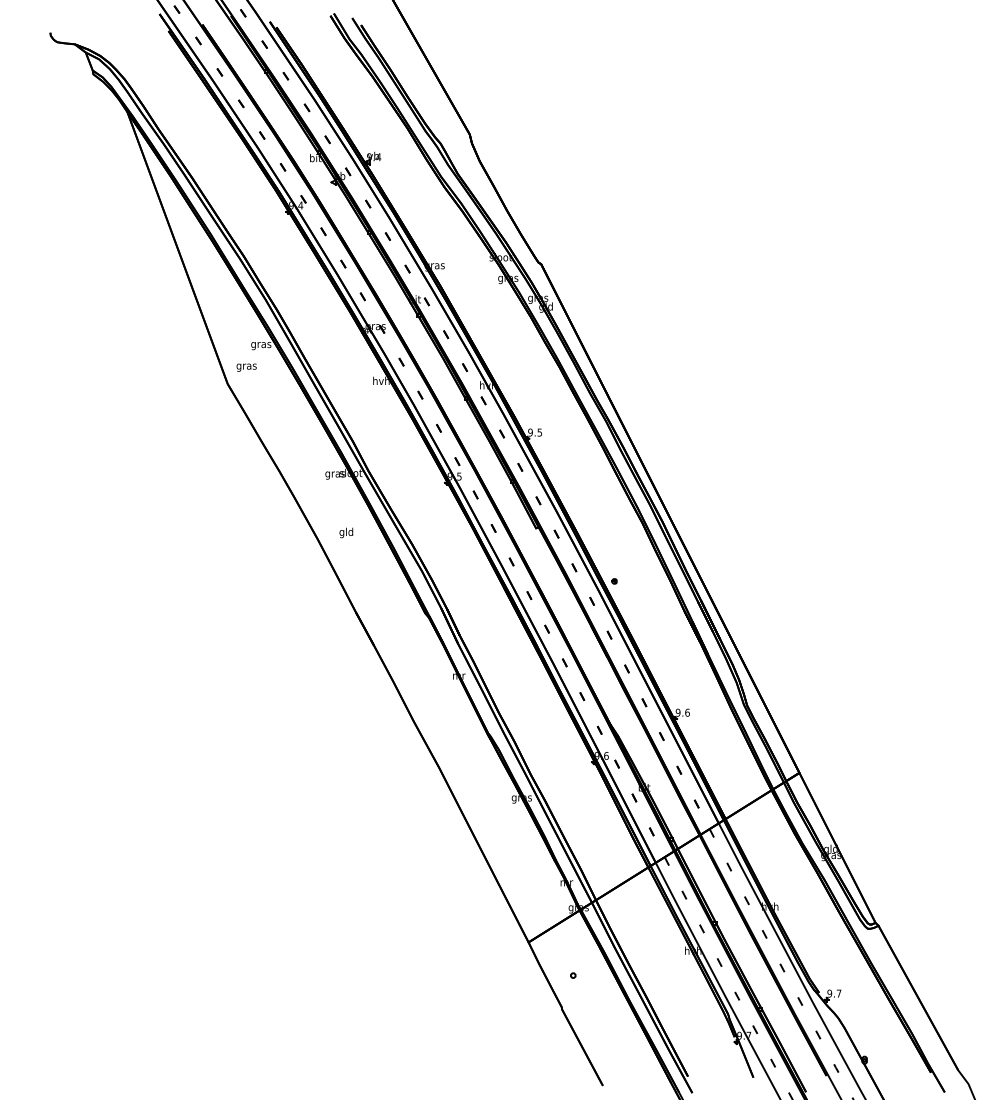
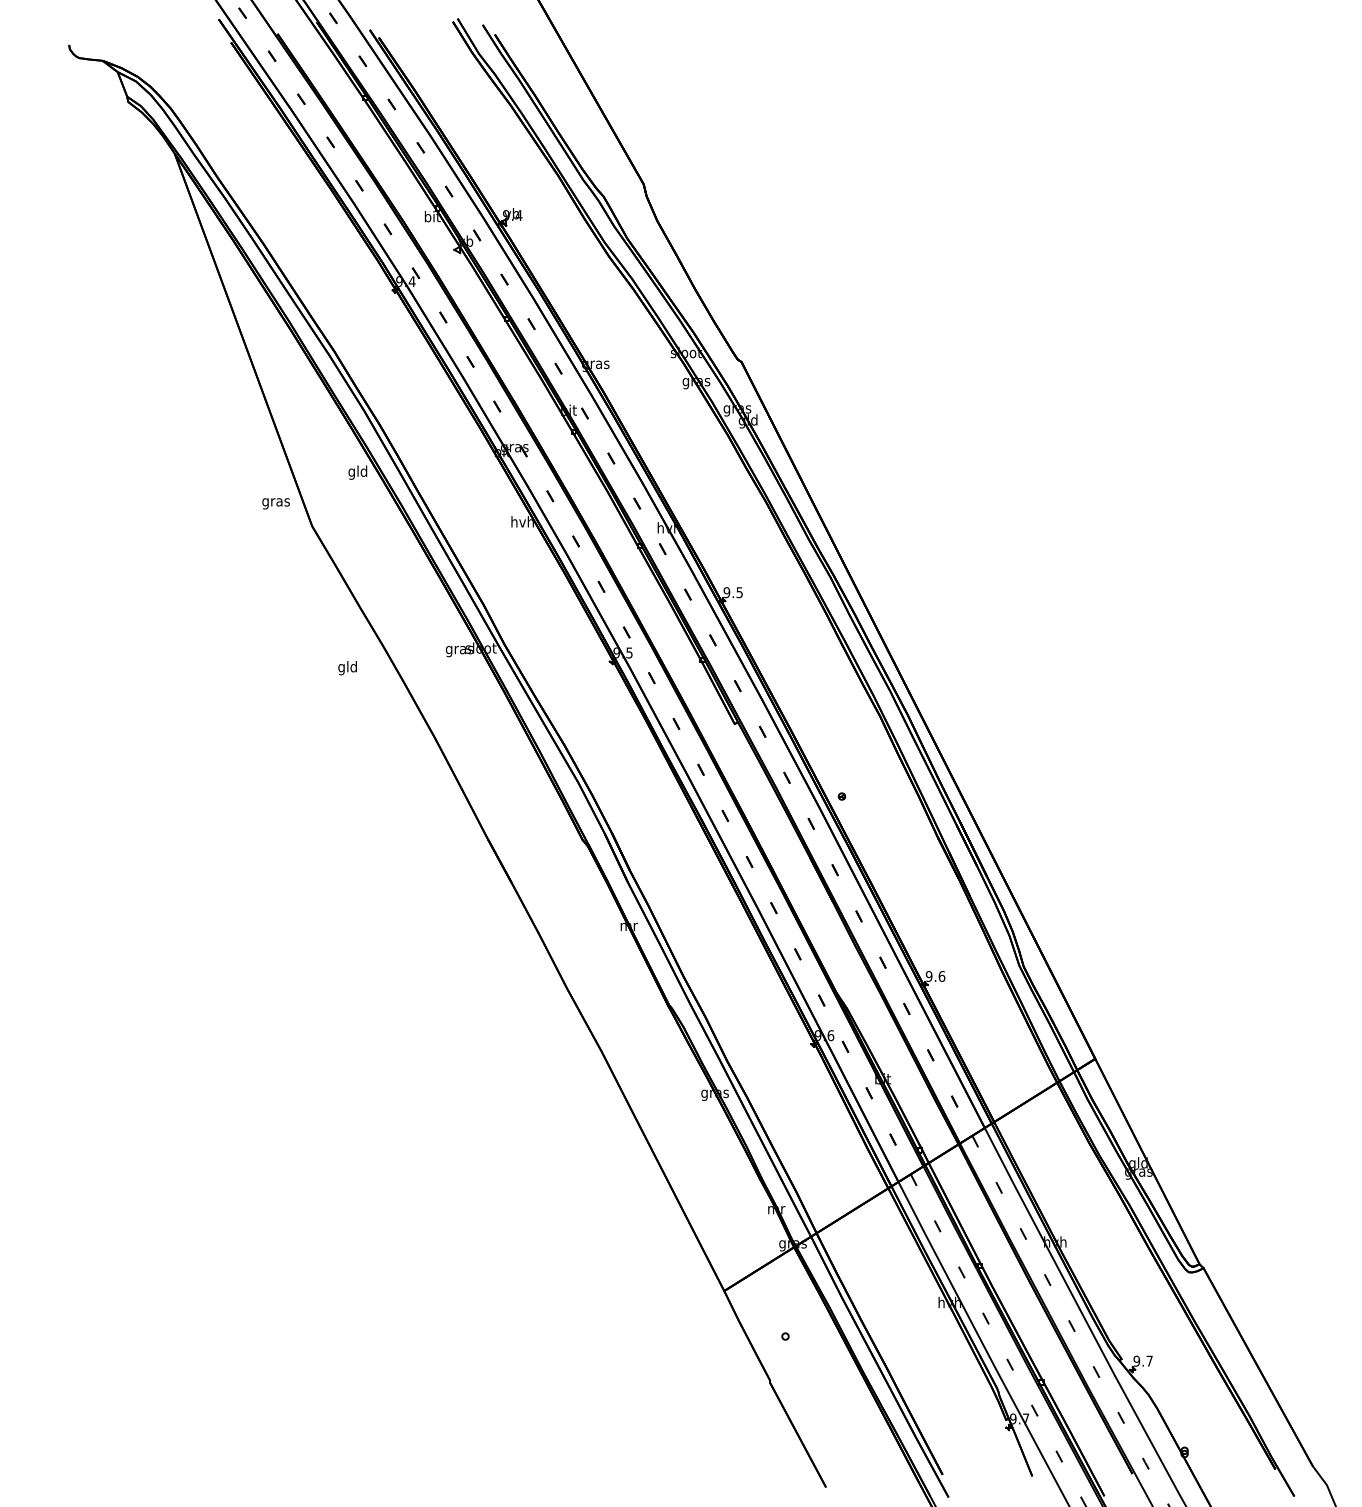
text: (260, 344) -> (357, 472), gras -> gld
text: (246, 367) -> (275, 503), moved
text: (346, 533) -> (347, 668), moved

